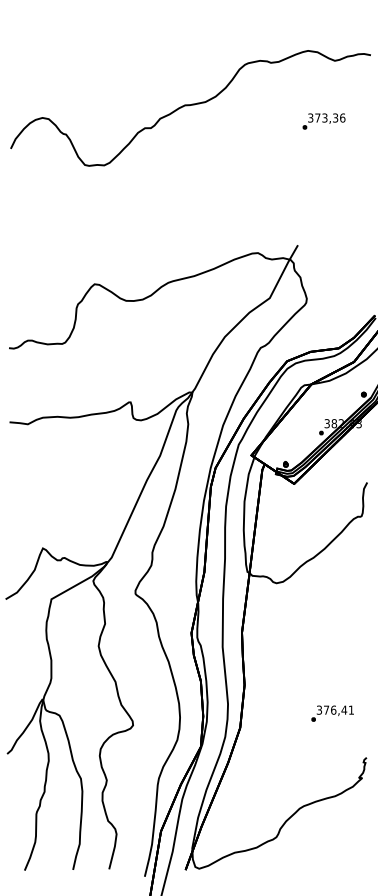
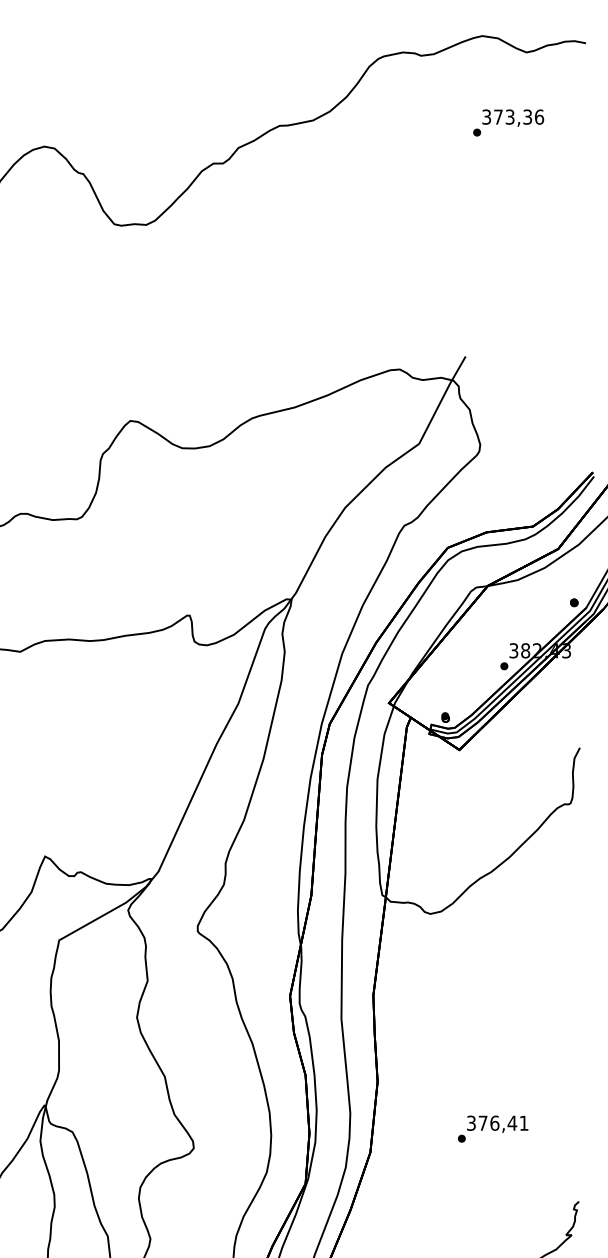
text: (323, 121) -> (507, 122), moved
text: (332, 713) -> (492, 1128), moved

